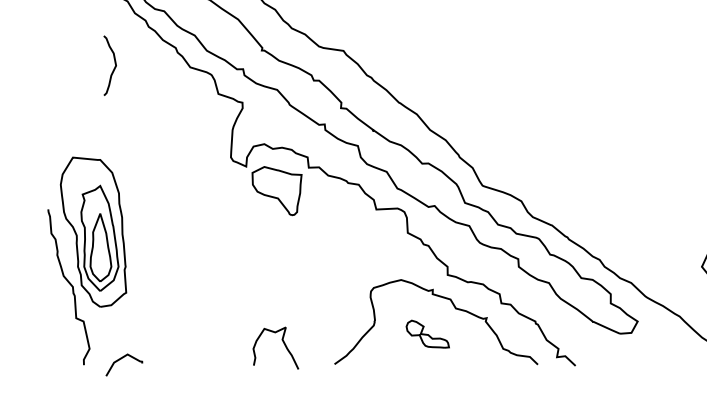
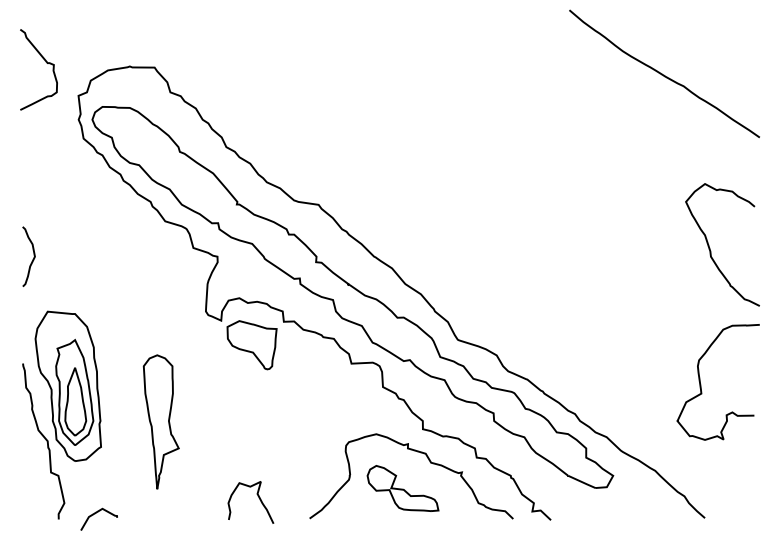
curve: (113, 68) -> (32, 259), moved
part: (185, 267) -> (160, 421), added
part: (427, 334) -> (402, 488), size x1.67

